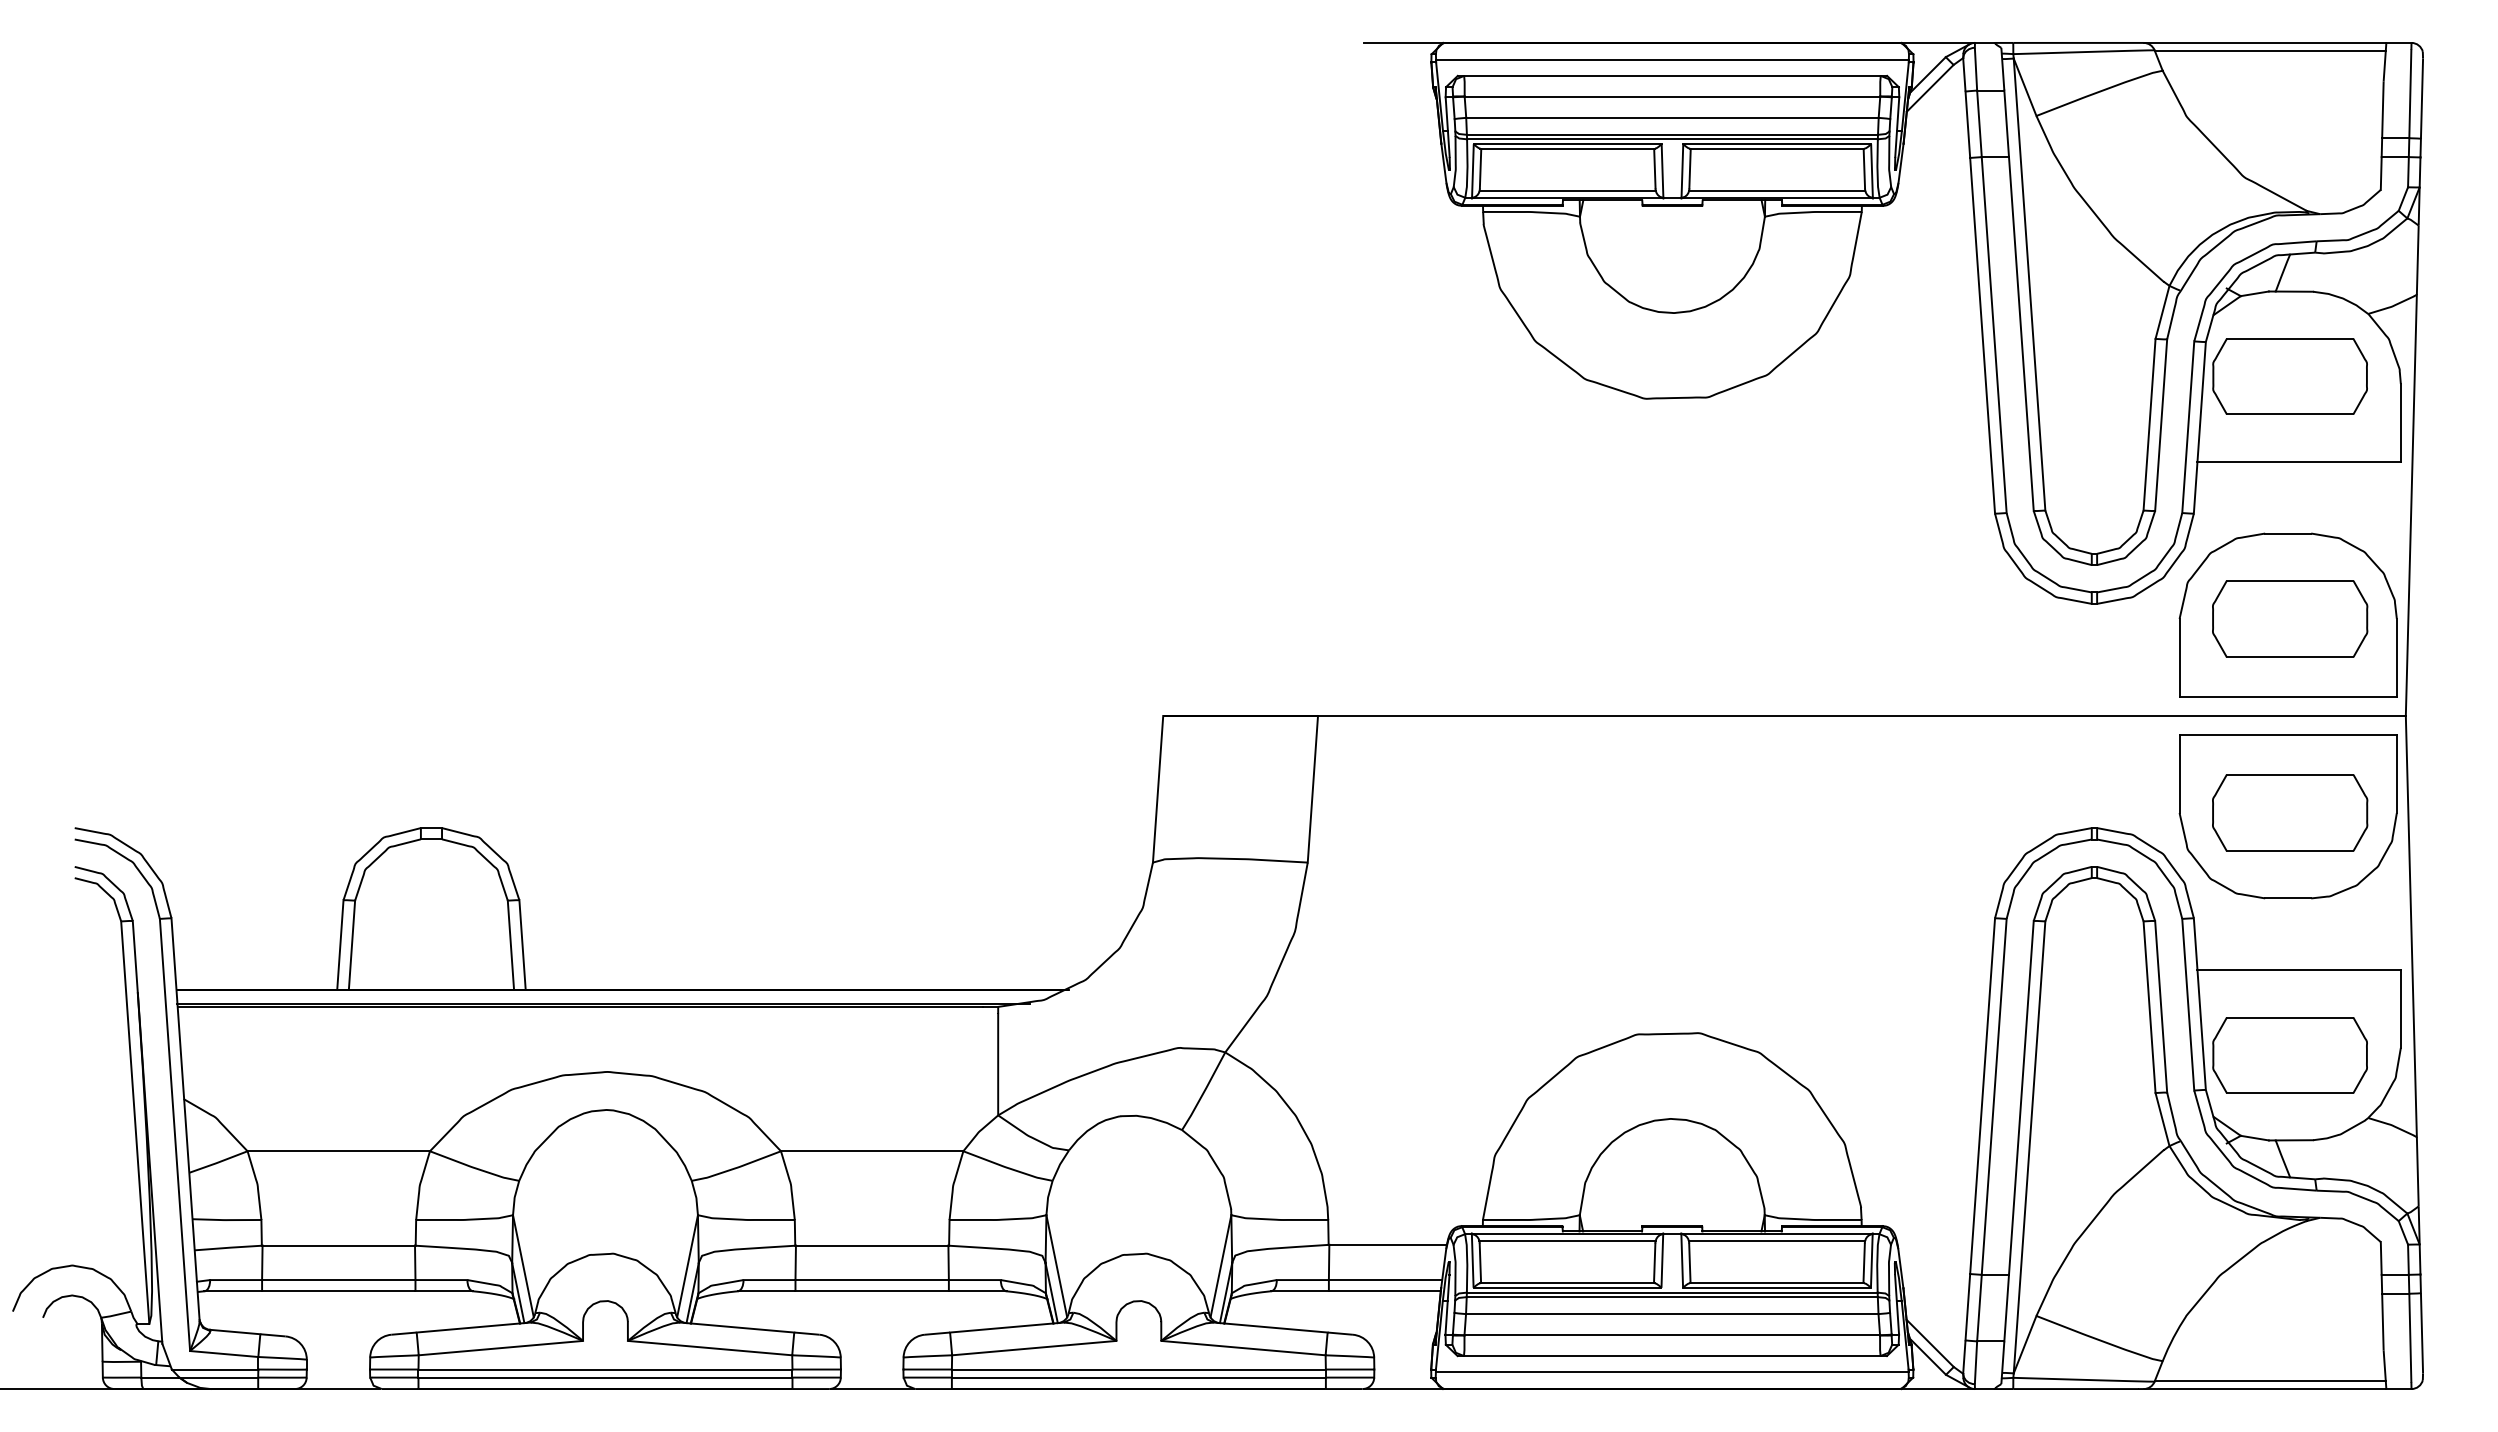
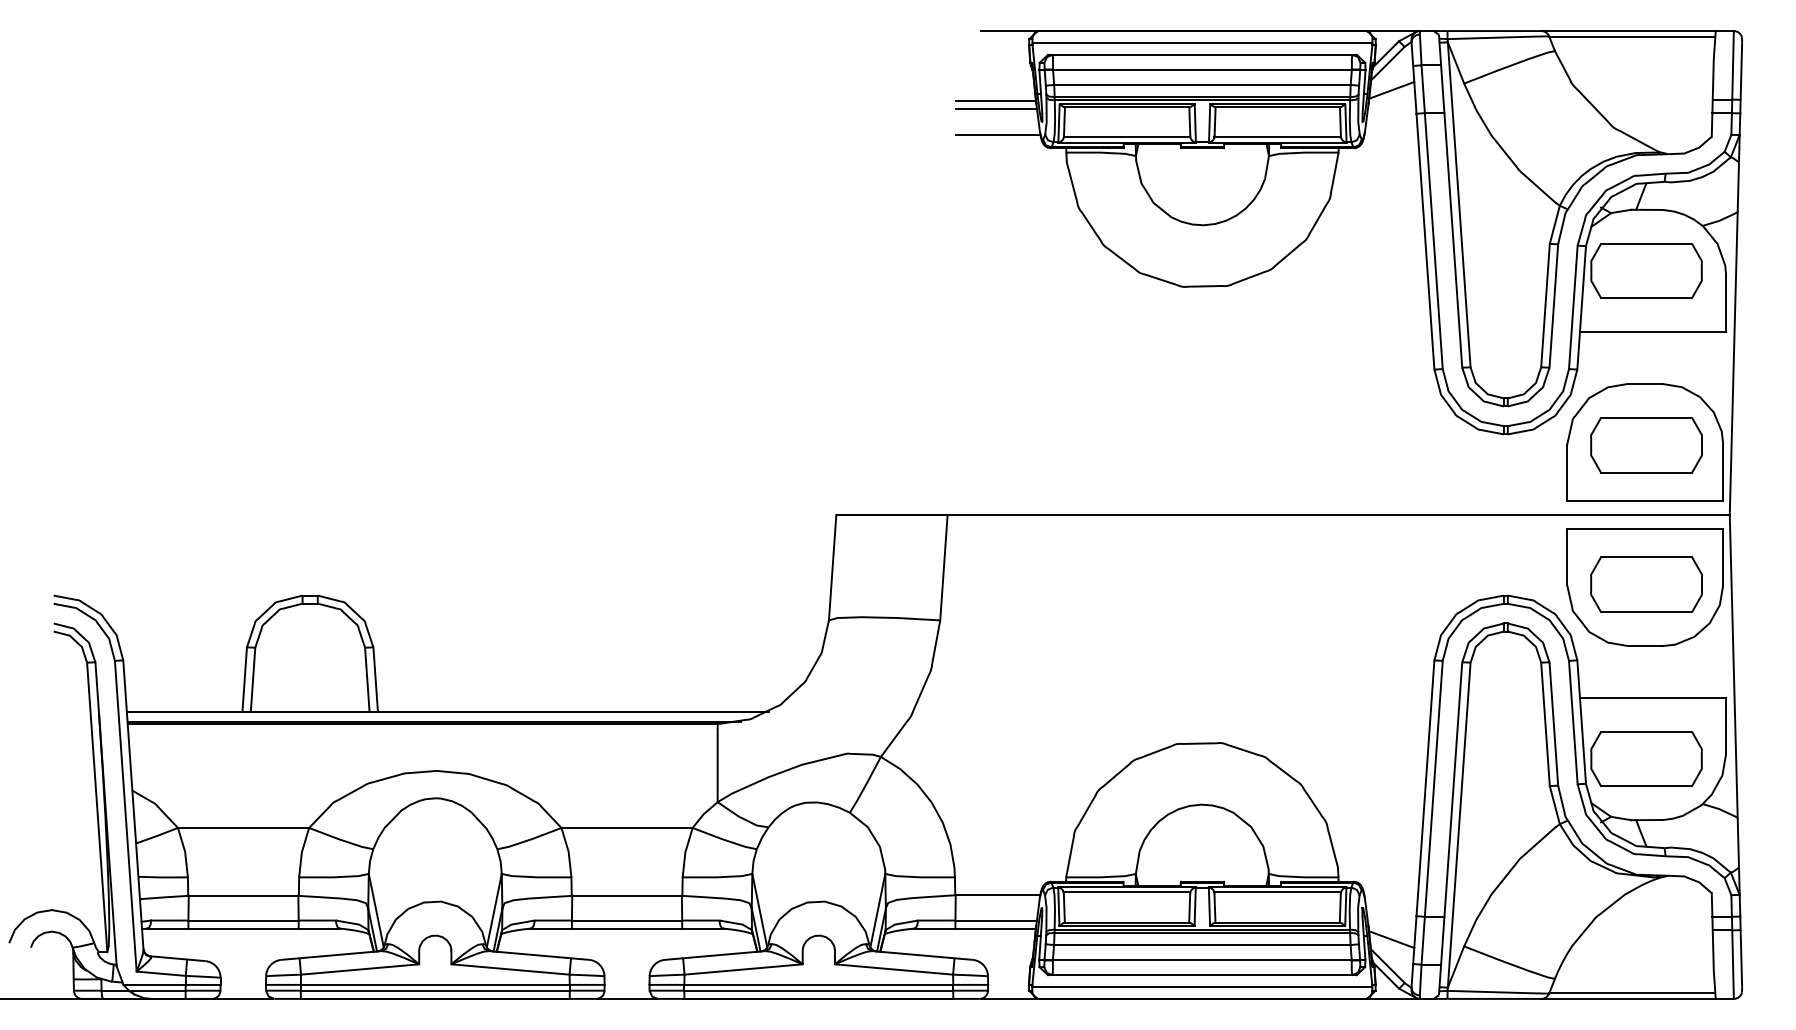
line: (1935, 125) -> (1391, 90), added
line: (1384, 140) -> (995, 101), added
line: (1385, 151) -> (996, 109), added
line: (1388, 187) -> (998, 135), added
line: (1935, 1306) -> (1391, 939), added

